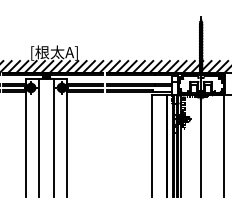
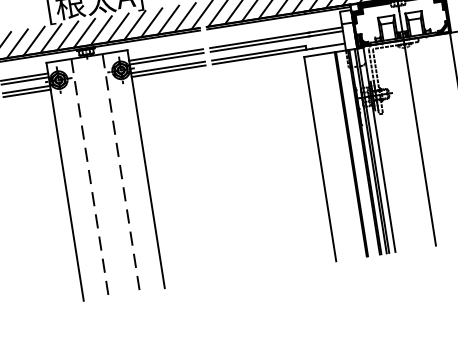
line: (38, 137) -> (89, 177), solid -> dashed
line: (54, 137) -> (121, 172), solid -> dashed

